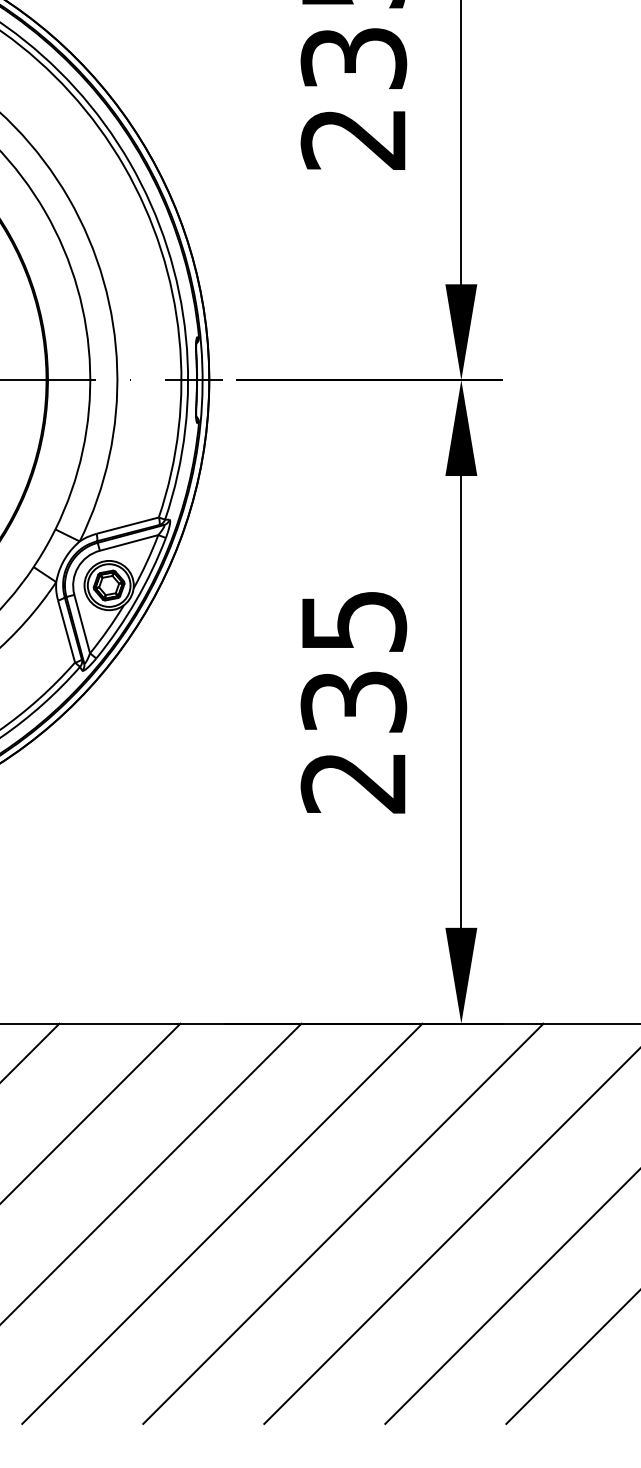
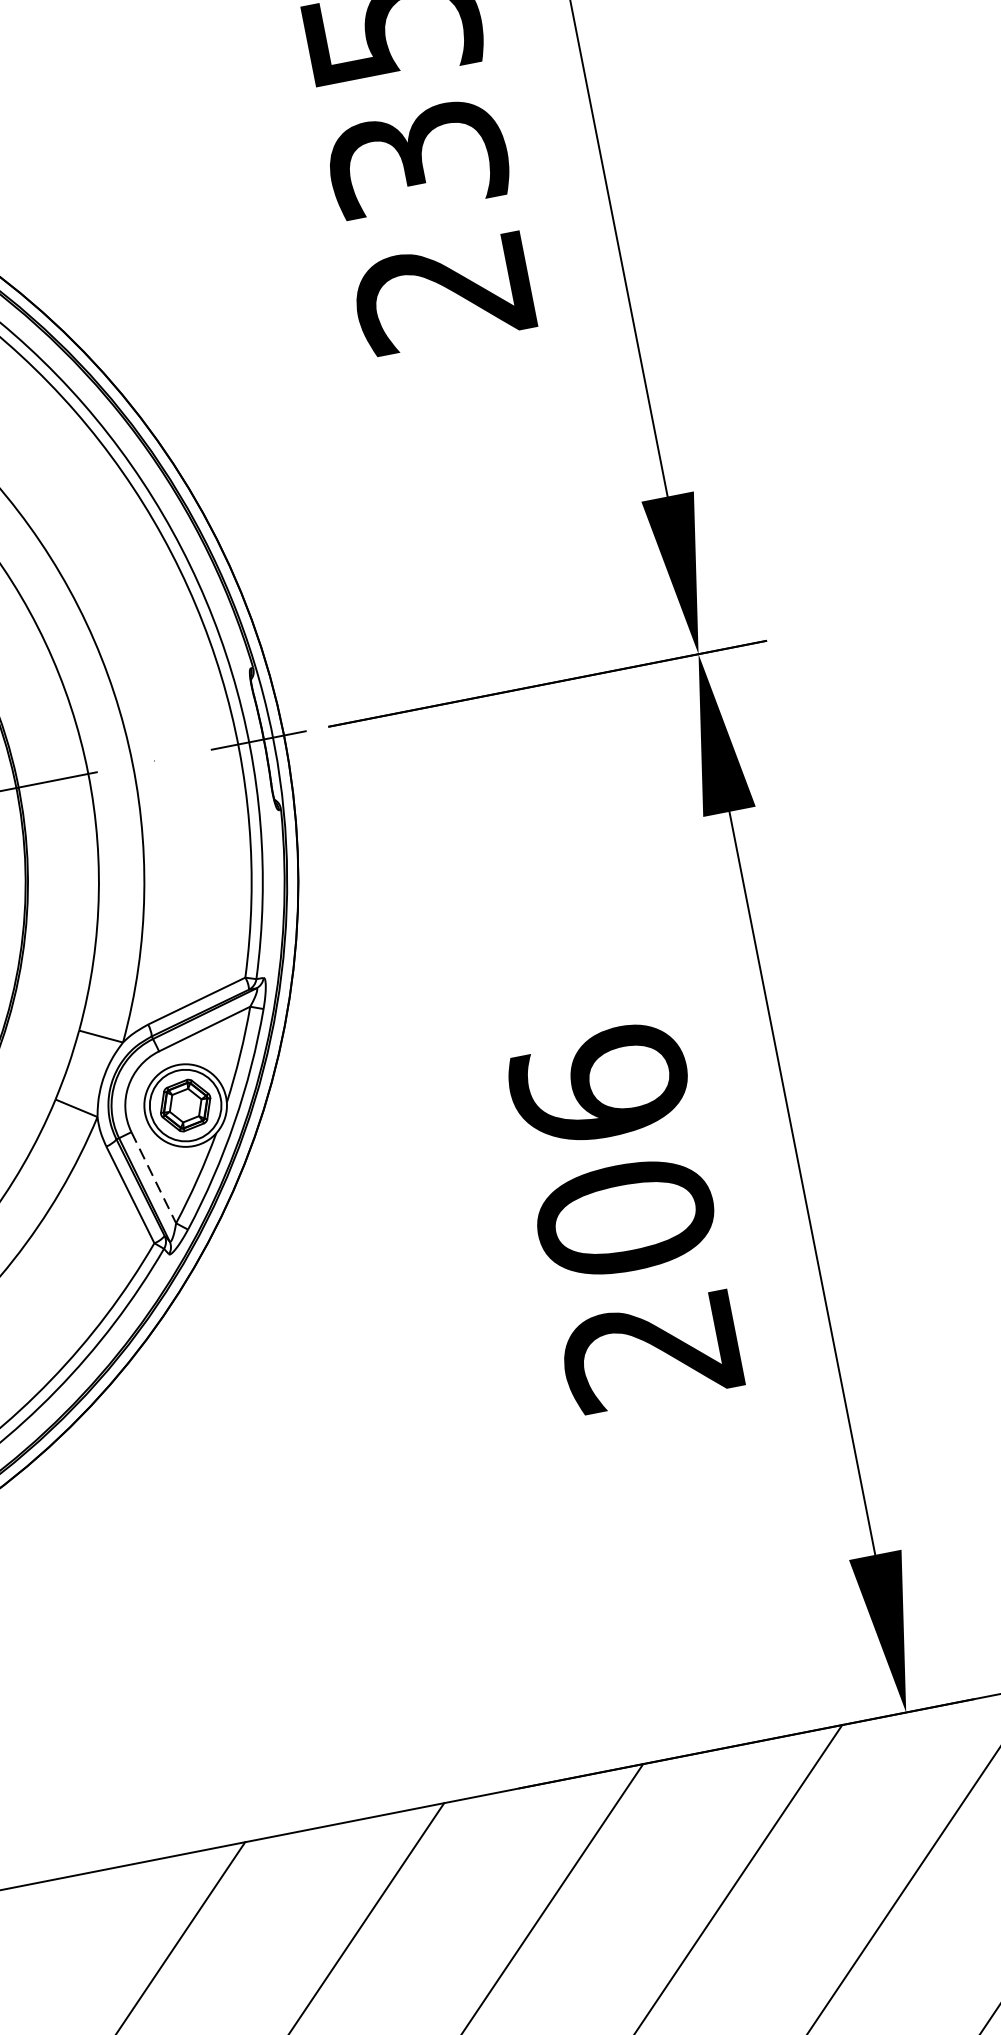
line: (82, 624) -> (154, 1178), solid -> dashed
text: (353, 661) -> (611, 1151), 235 -> 206

